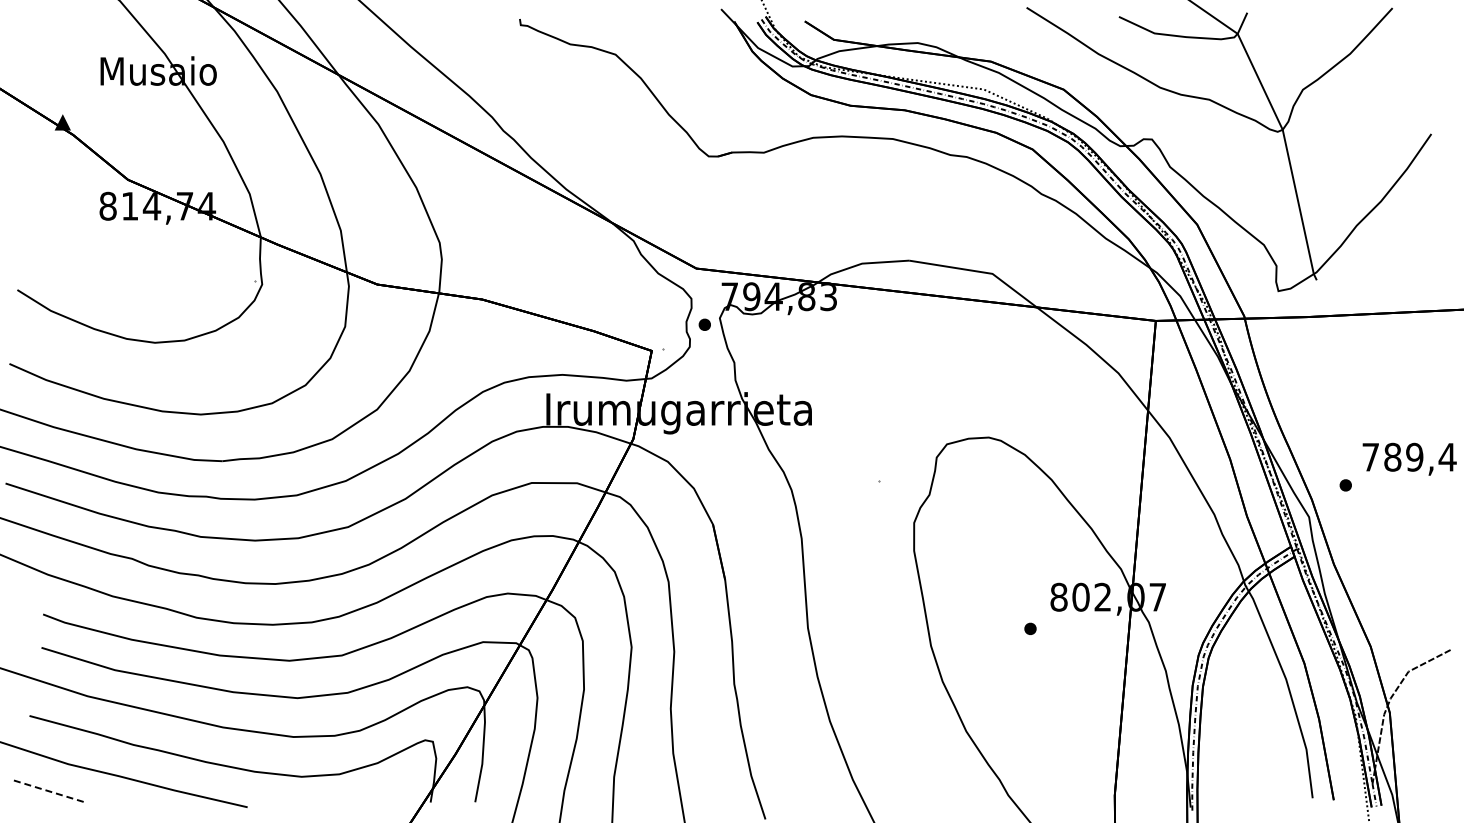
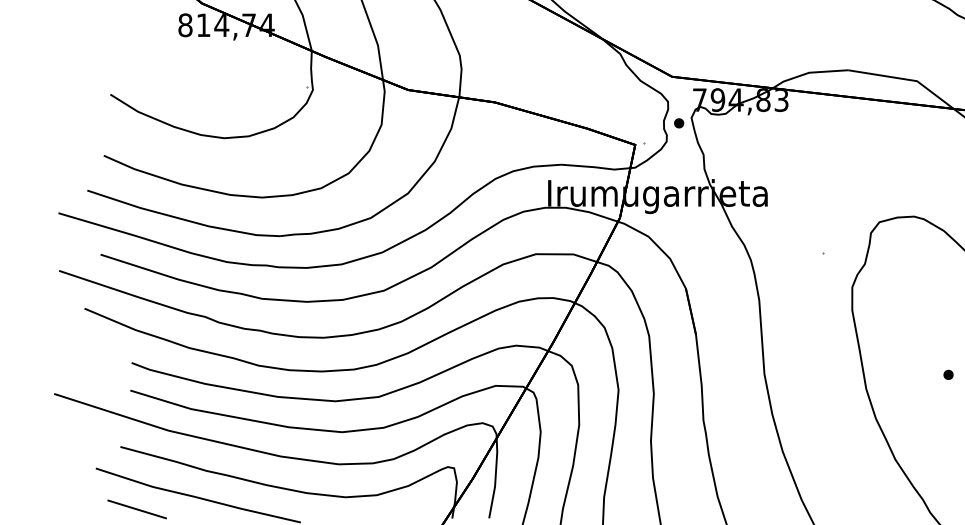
line: (49, 791) -> (136, 509), dashed -> solid

